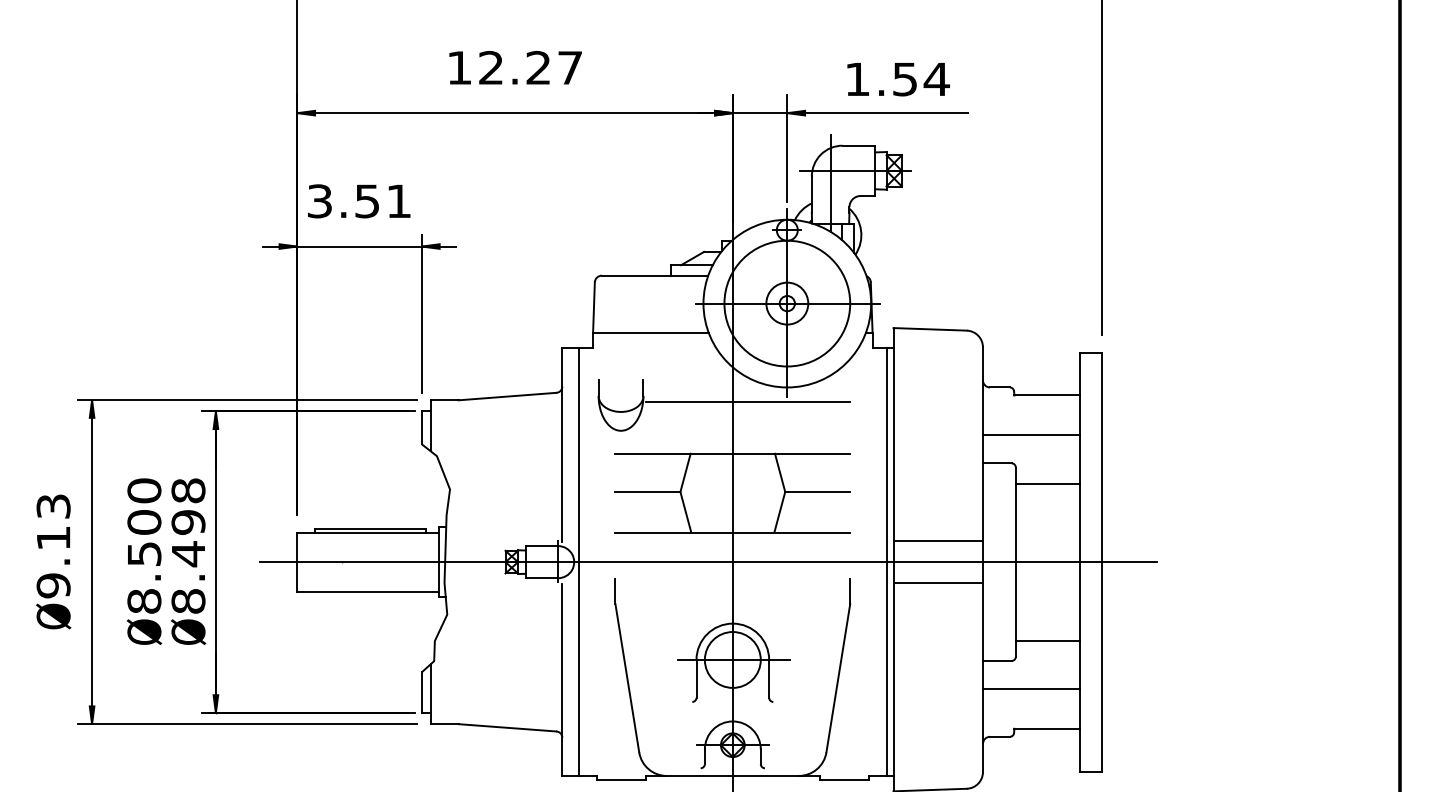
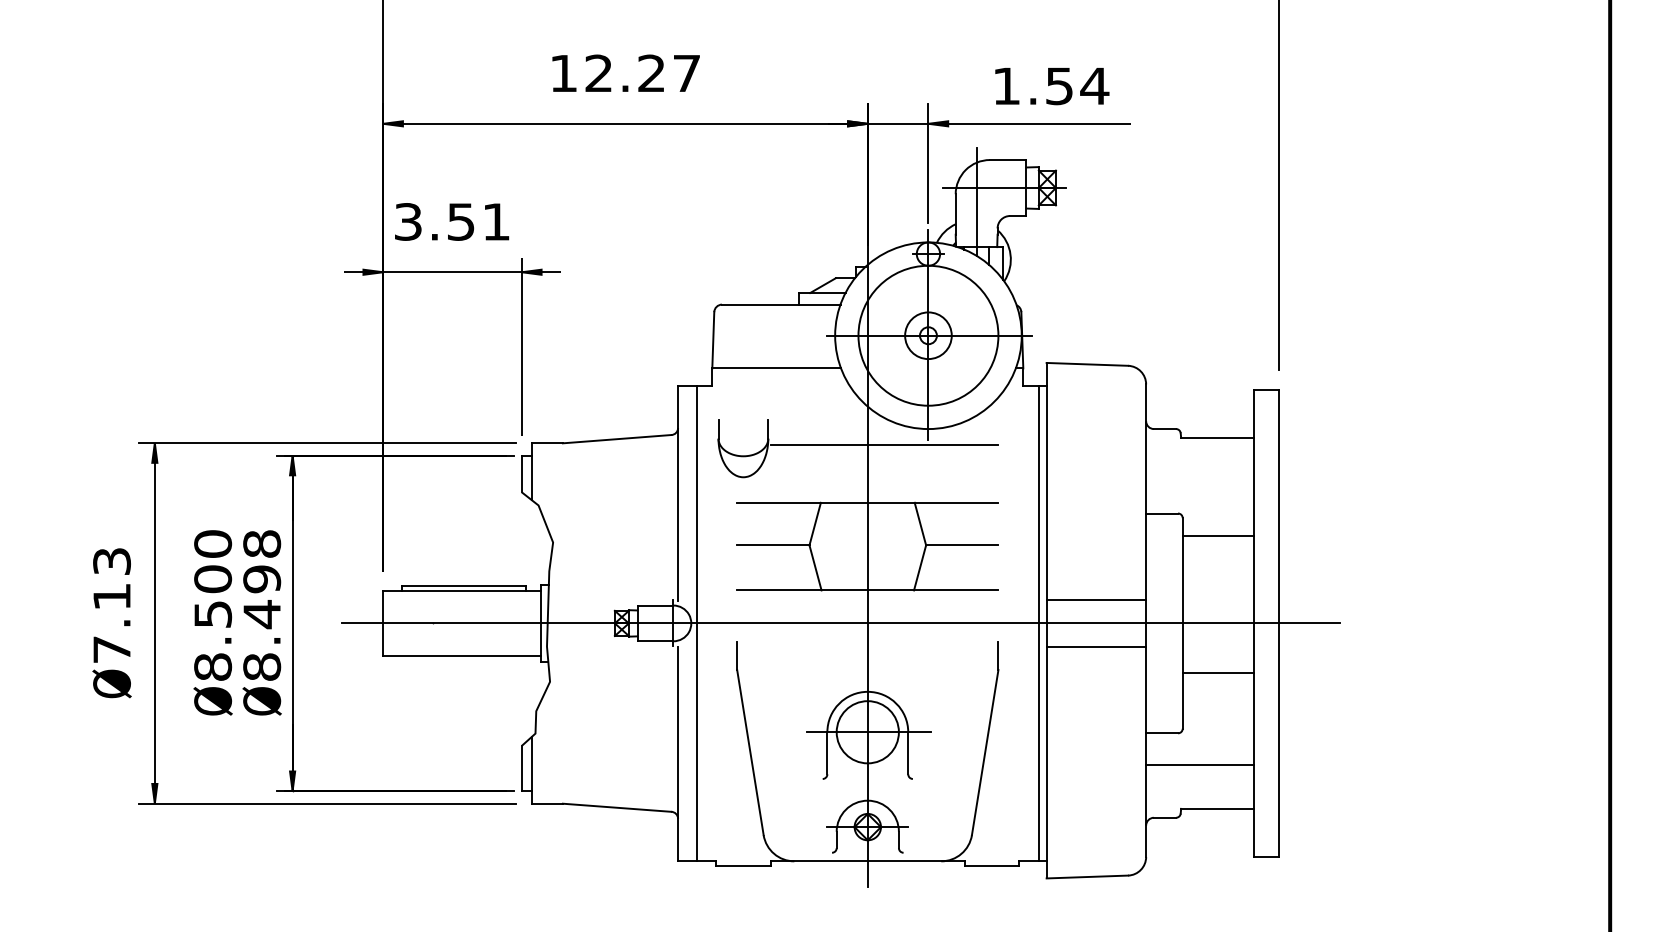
line: (1030, 434) -> (1199, 481), removed
text: (53, 585) -> (111, 649), 9.13 -> 7.13
line: (1047, 640) -> (1217, 672), moved

